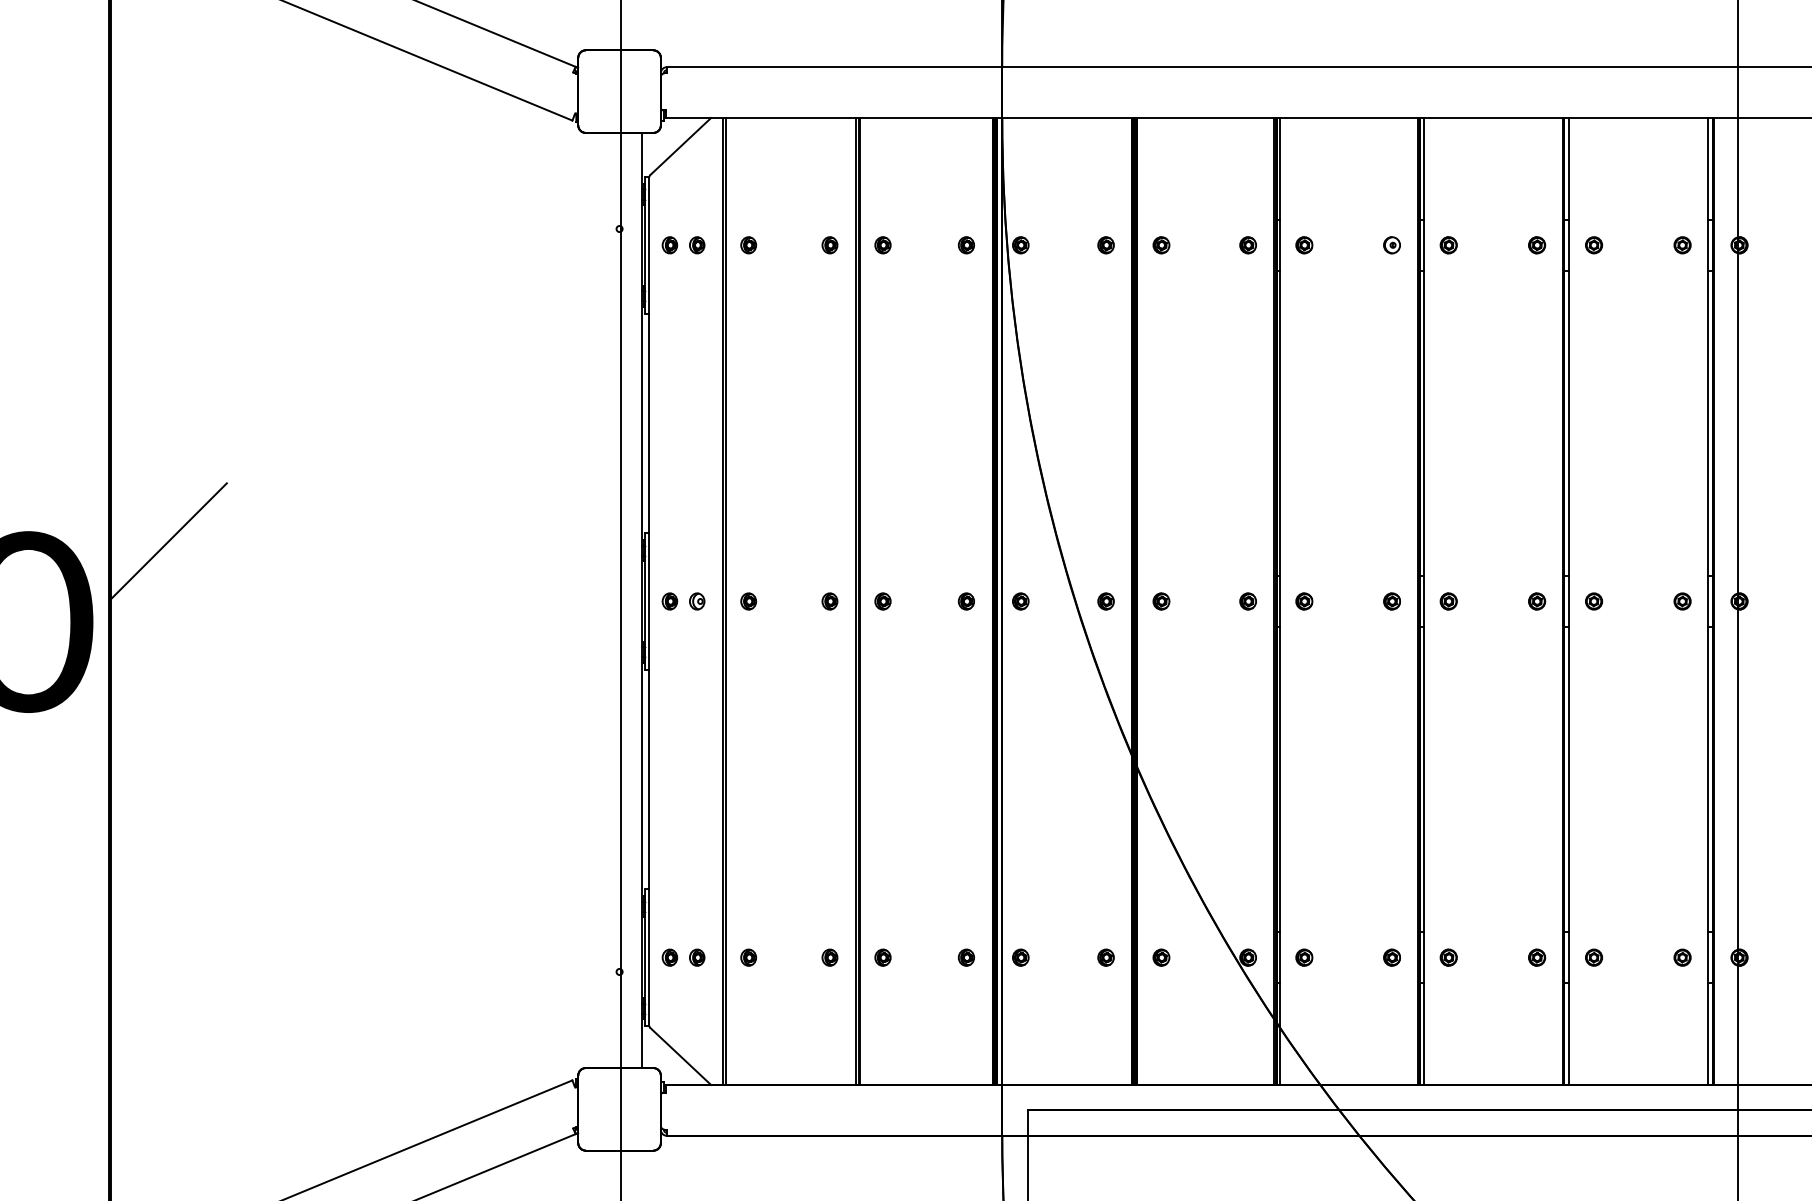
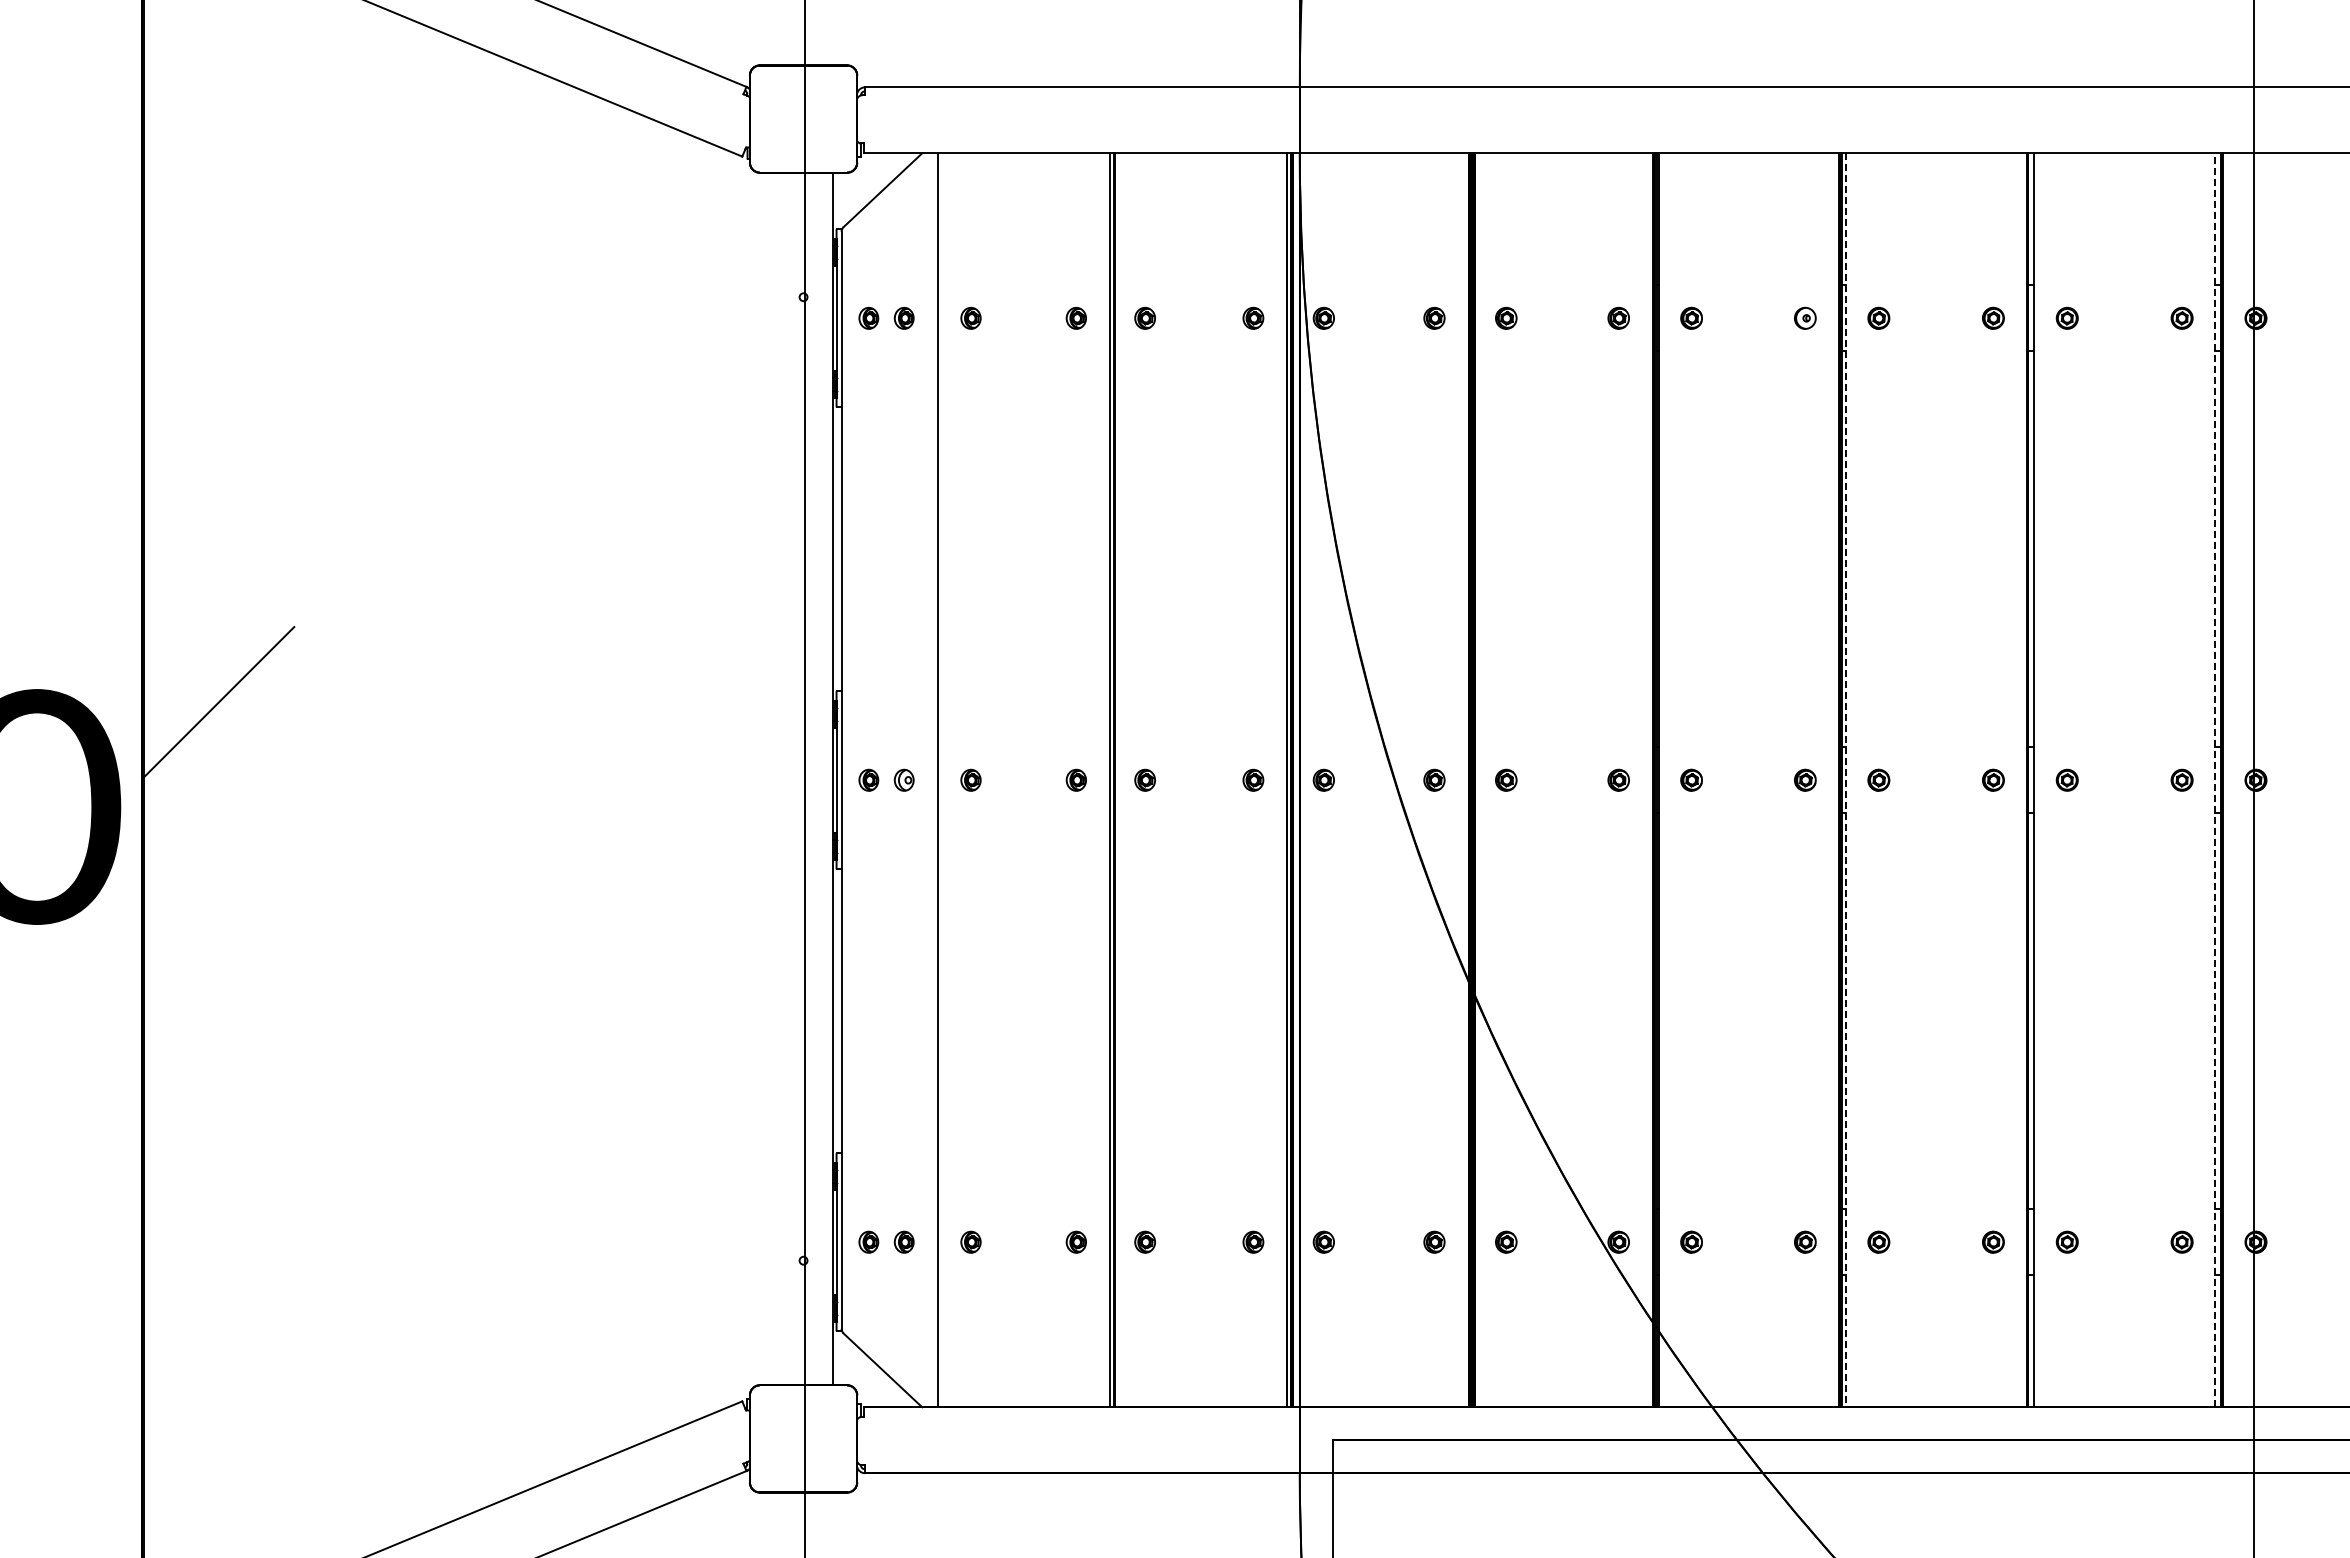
line: (725, 601) -> (941, 780), removed
line: (1423, 601) -> (1846, 780), solid -> dashed
line: (1708, 601) -> (2215, 780), solid -> dashed

